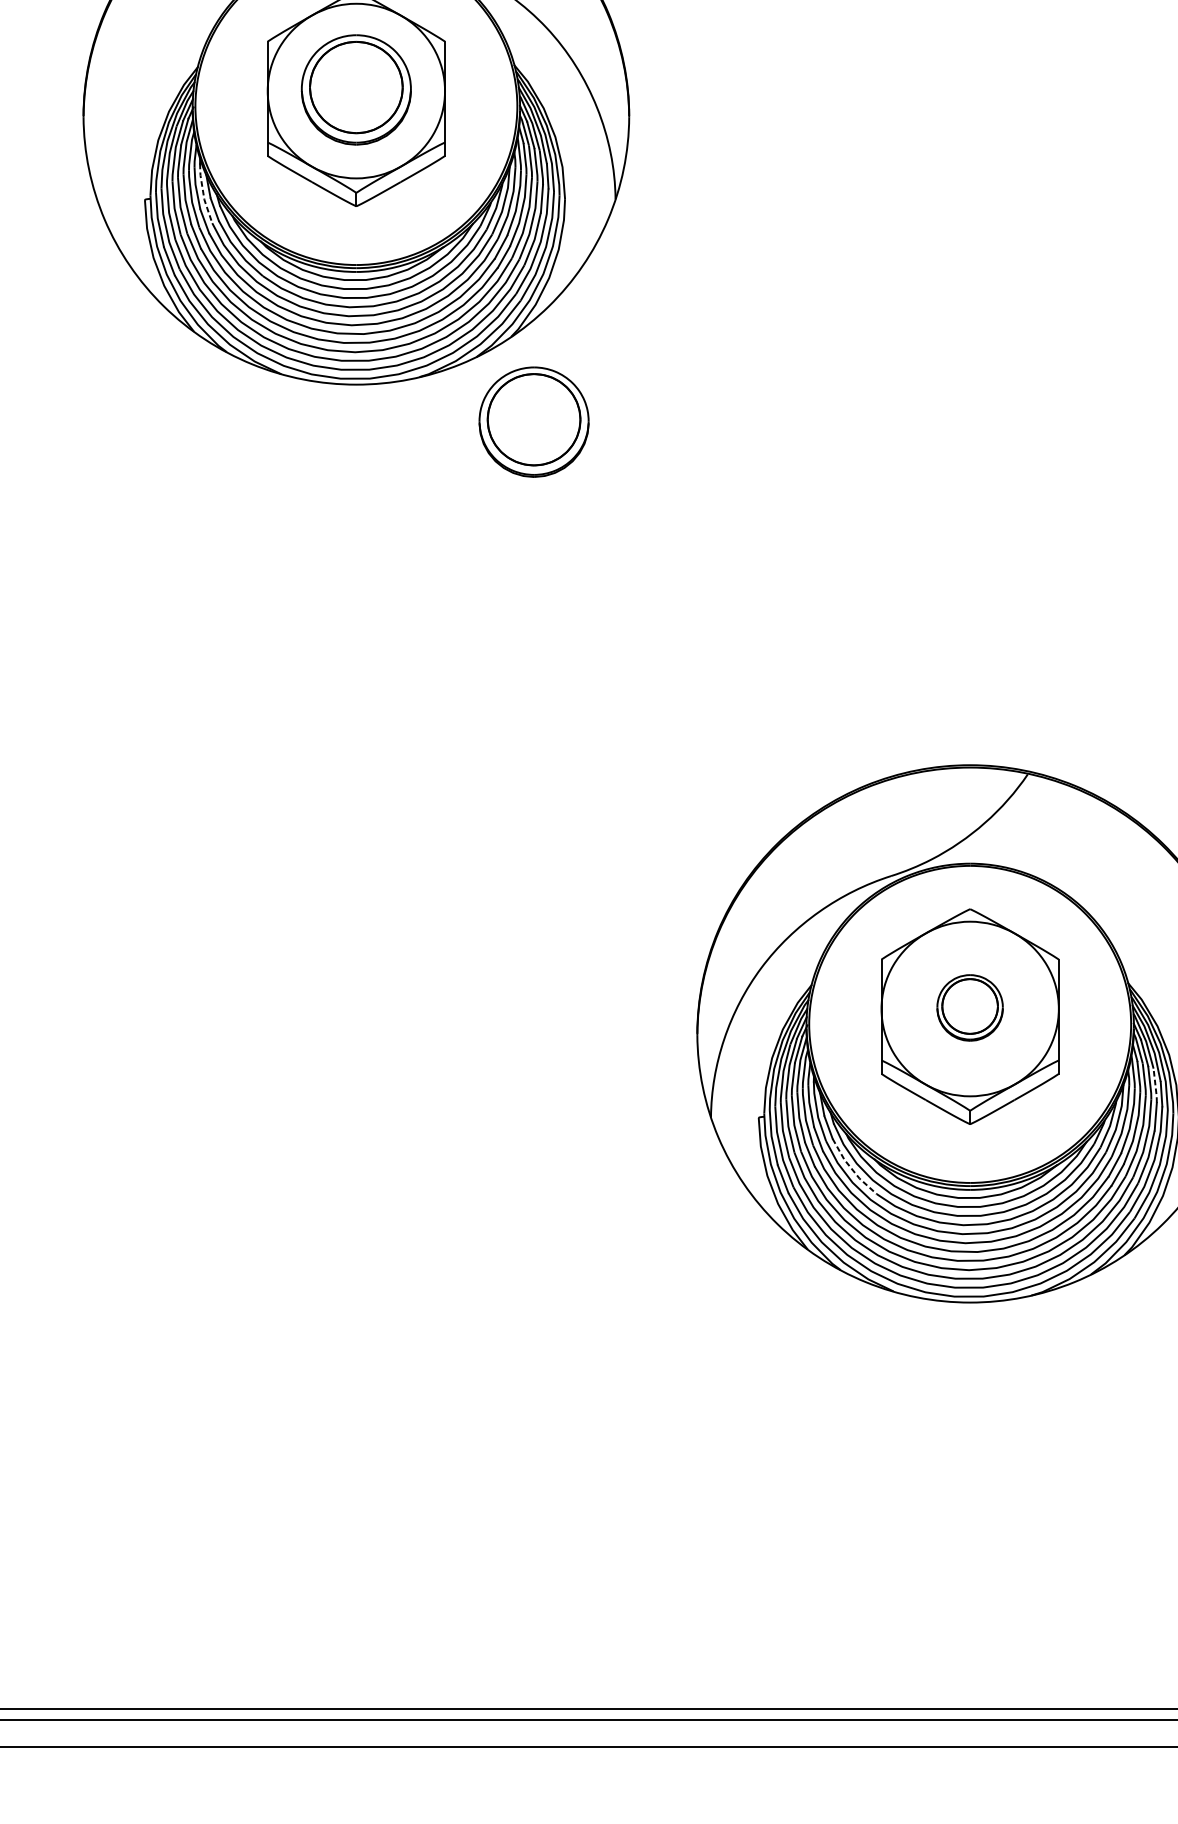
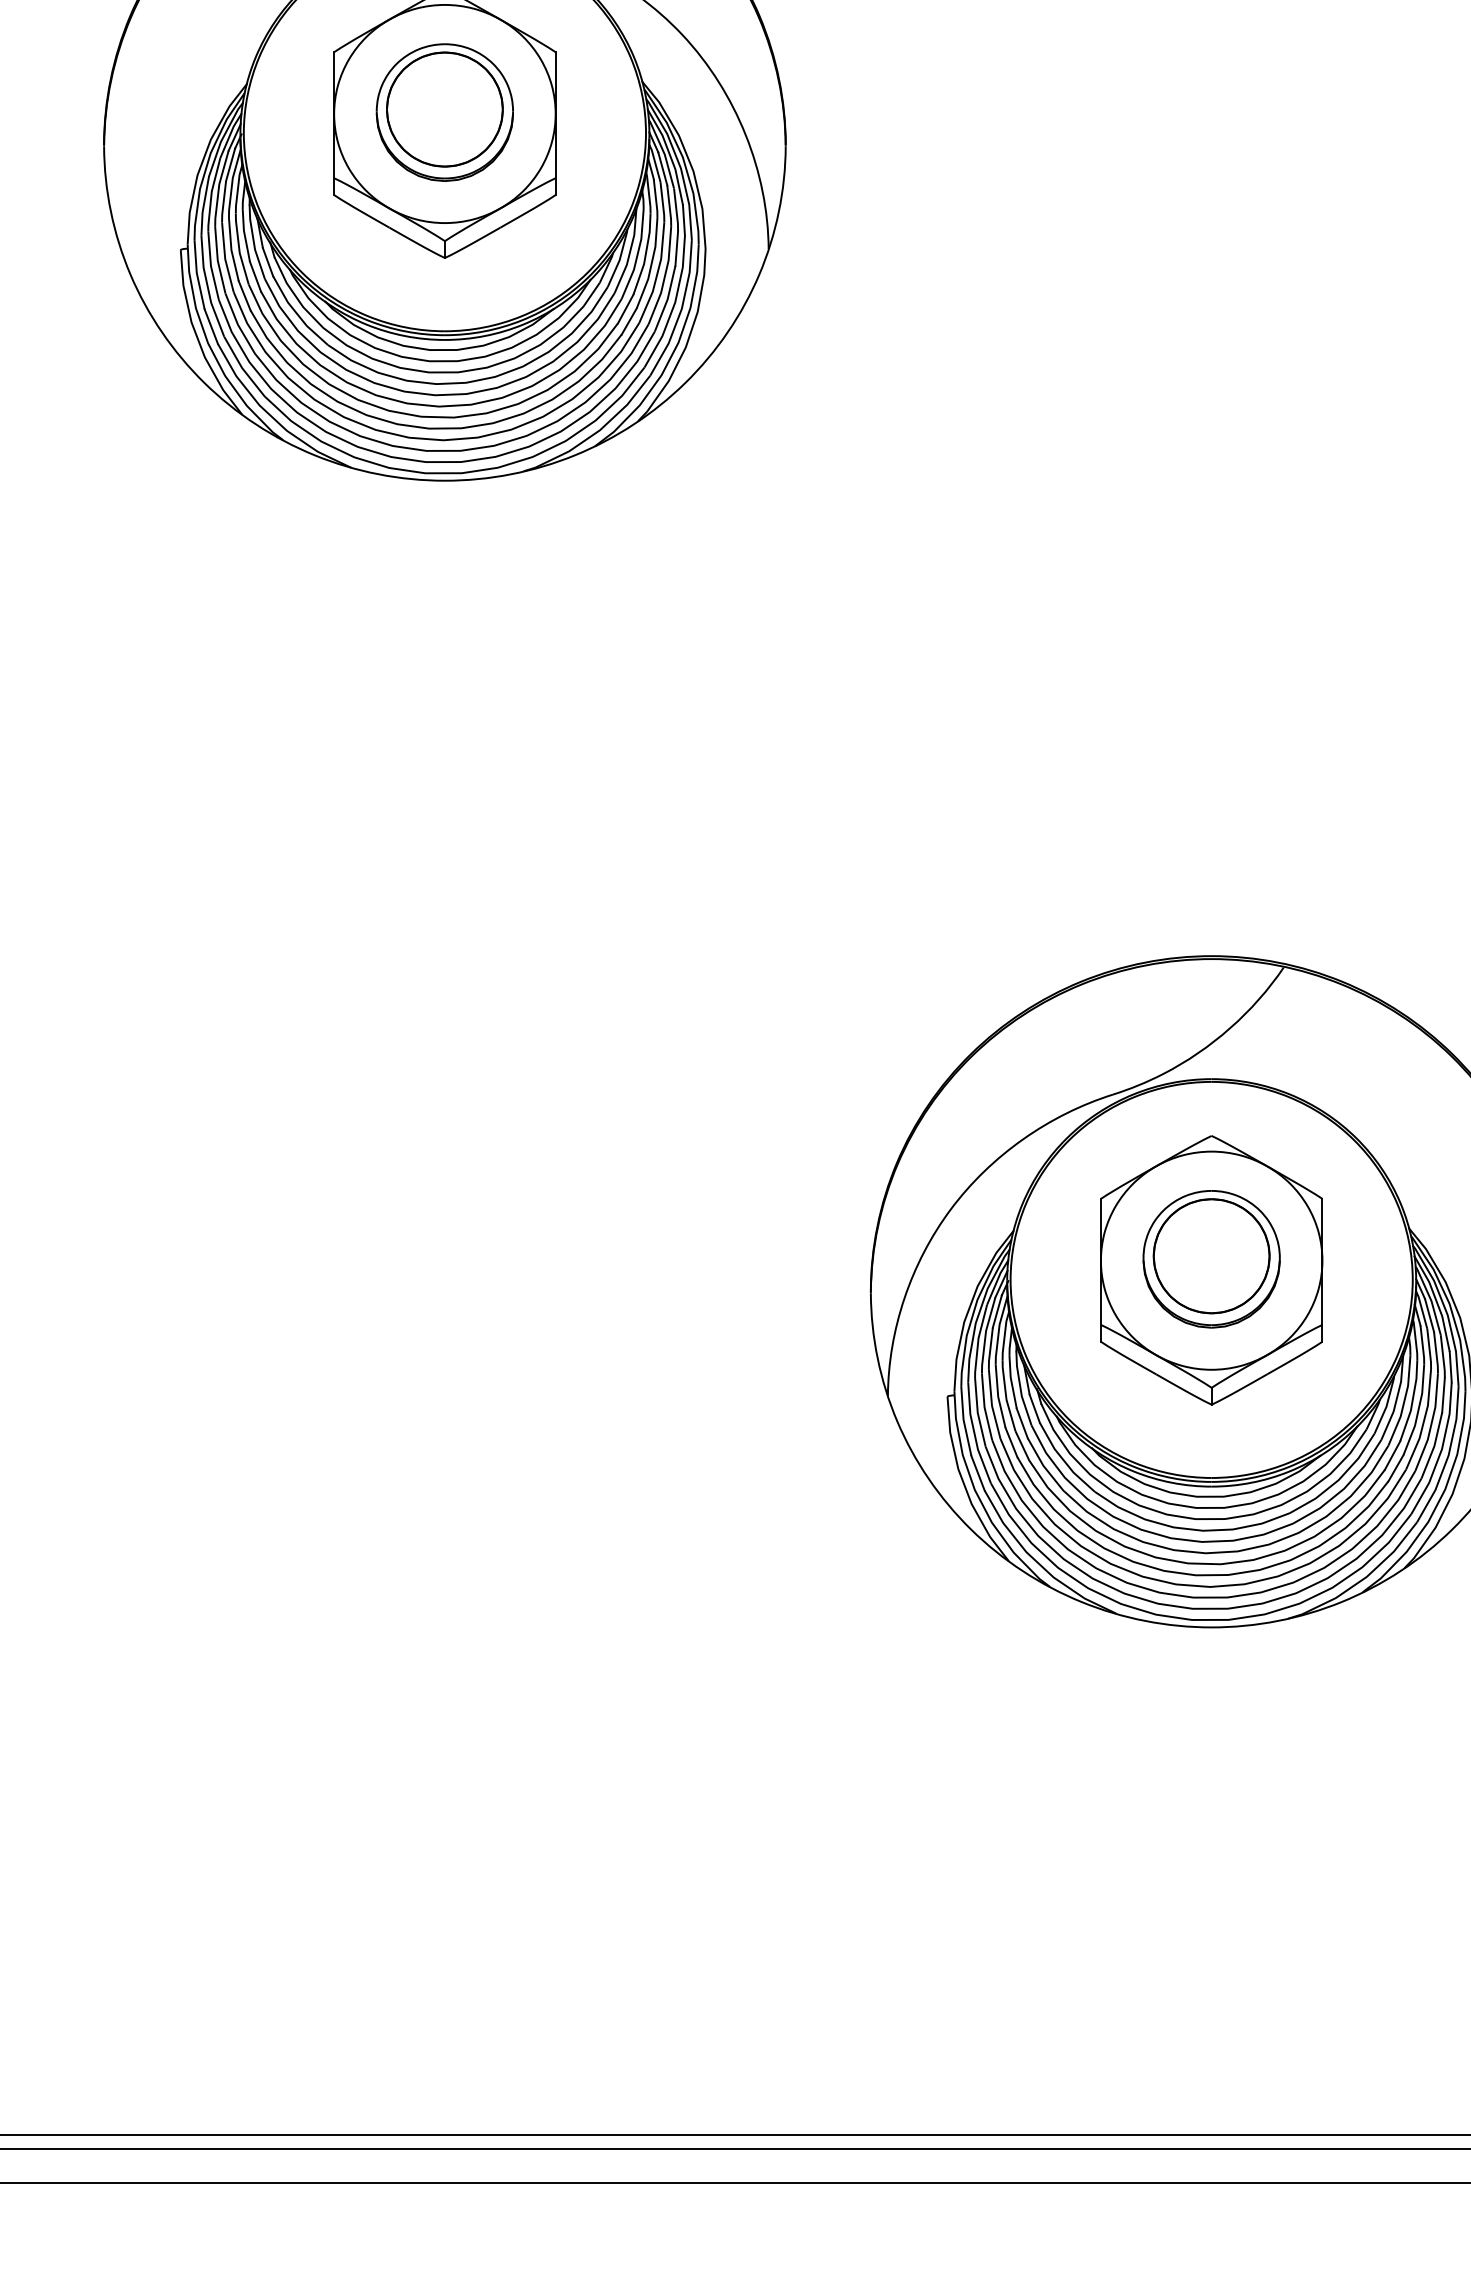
line: (203, 193) -> (253, 242), dashed -> solid
part: (533, 422) -> (666, 527), removed
part: (970, 1008) -> (1211, 1259), size x1.67
line: (1155, 1085) -> (1443, 1356), dashed -> solid
line: (851, 1168) -> (1063, 1460), dashed -> solid

